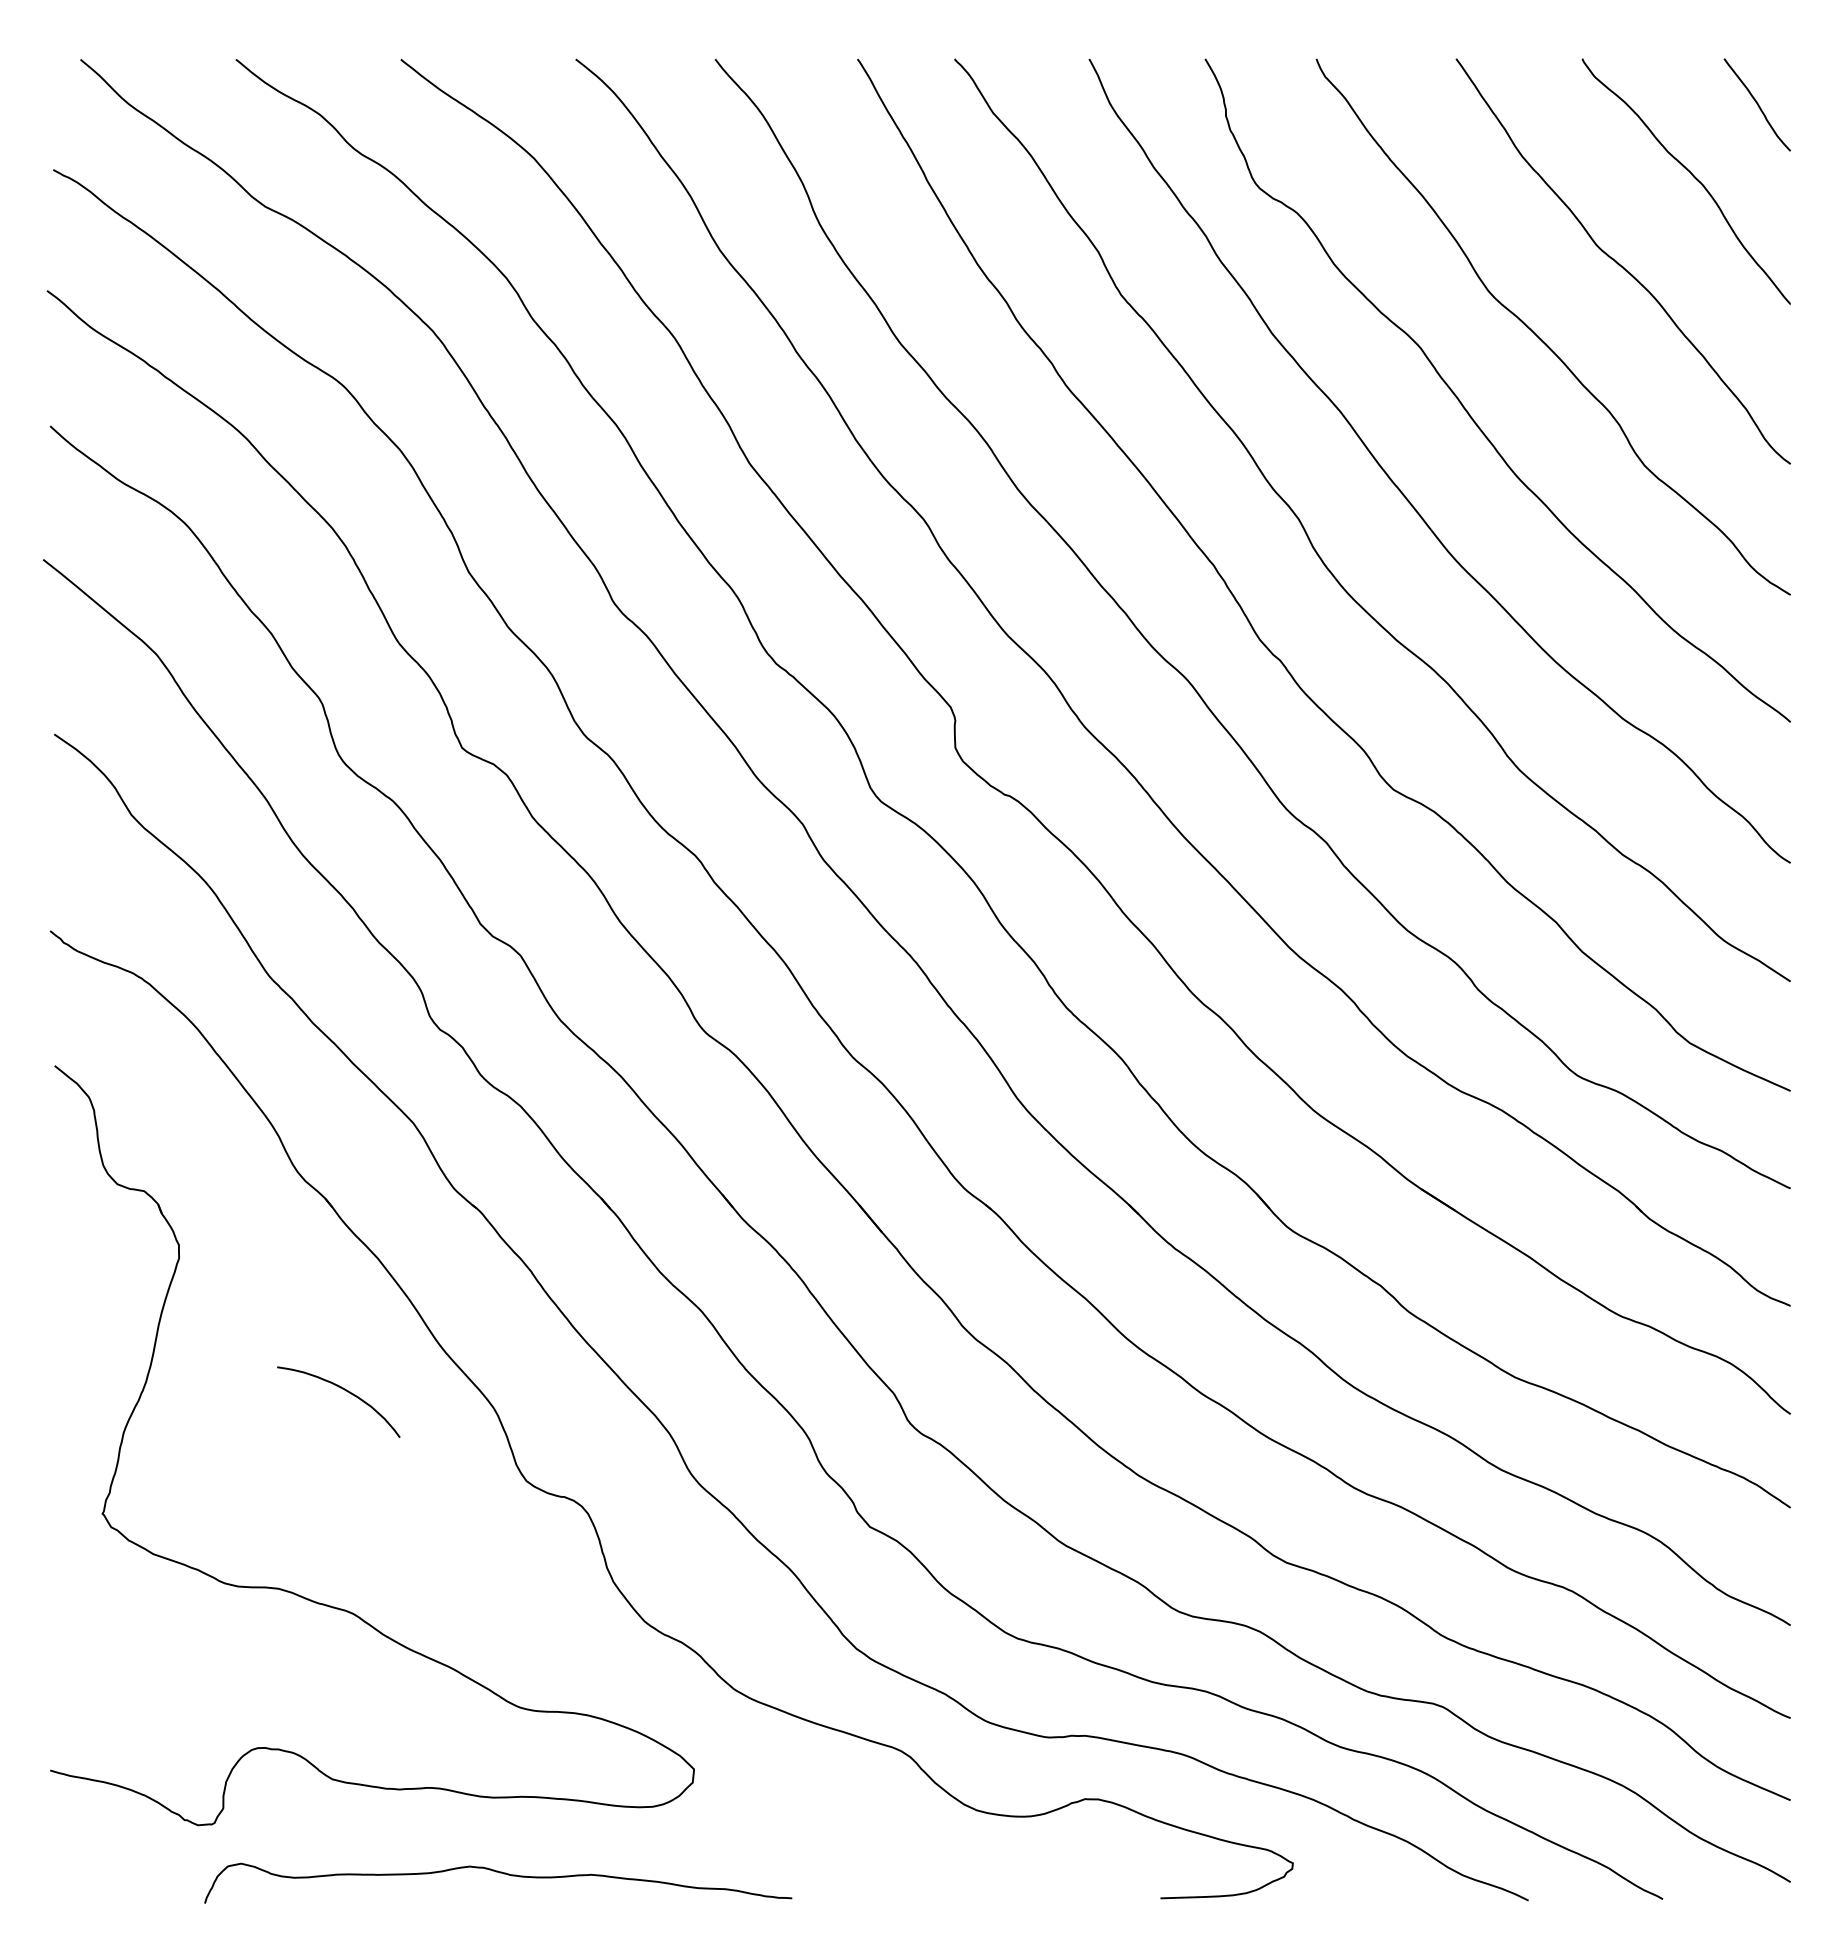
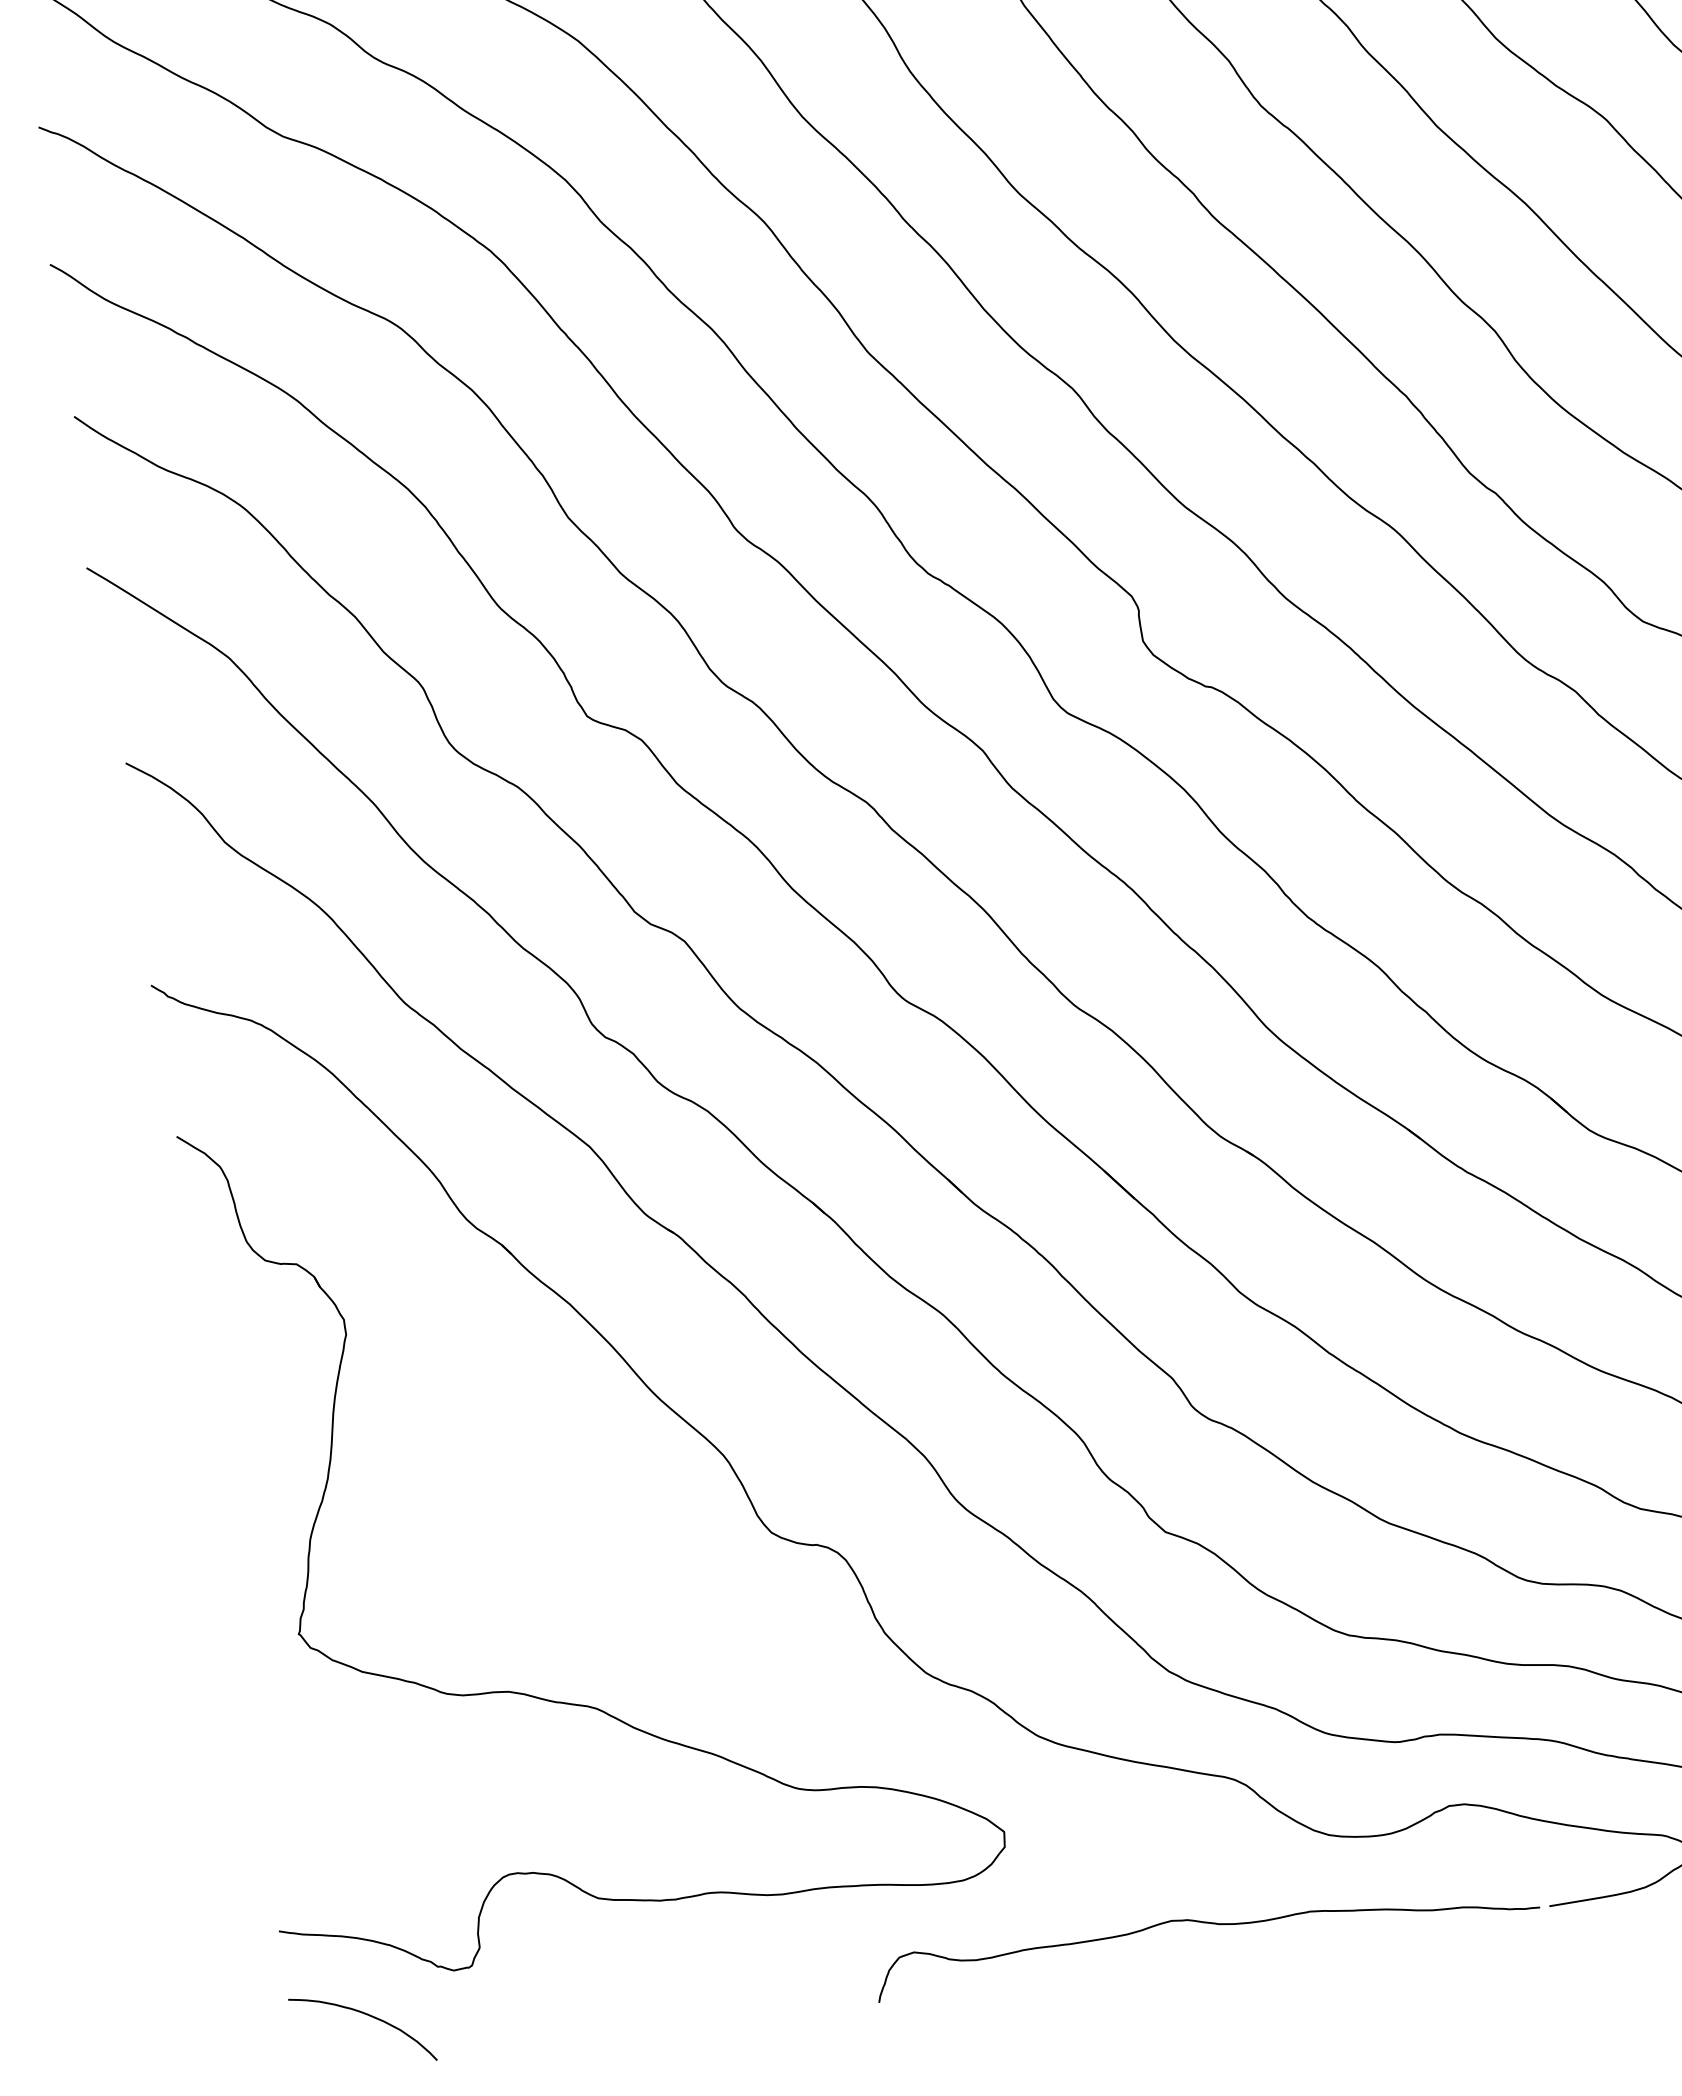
curve: (344, 1390) -> (367, 2015), moved
curve: (499, 1873) -> (1206, 1924), moved

